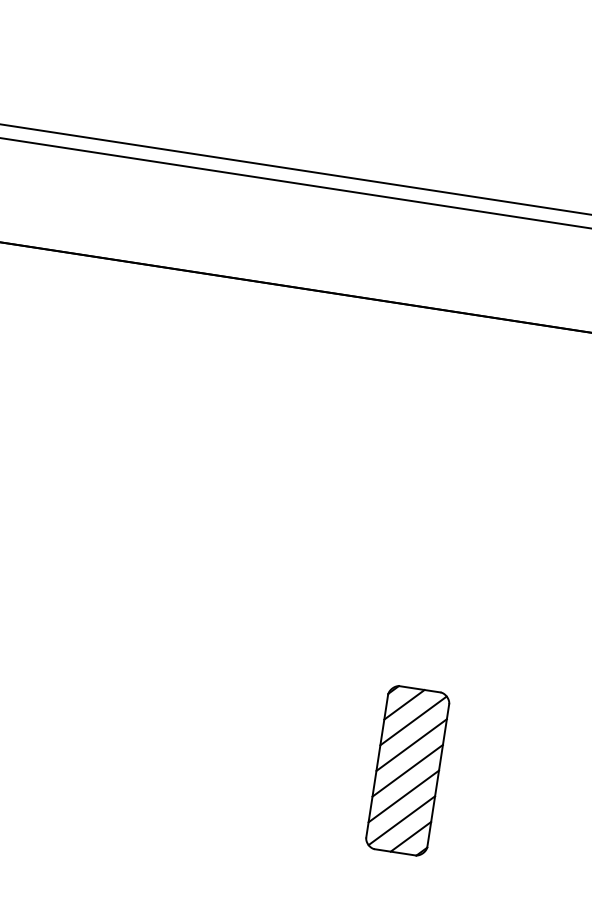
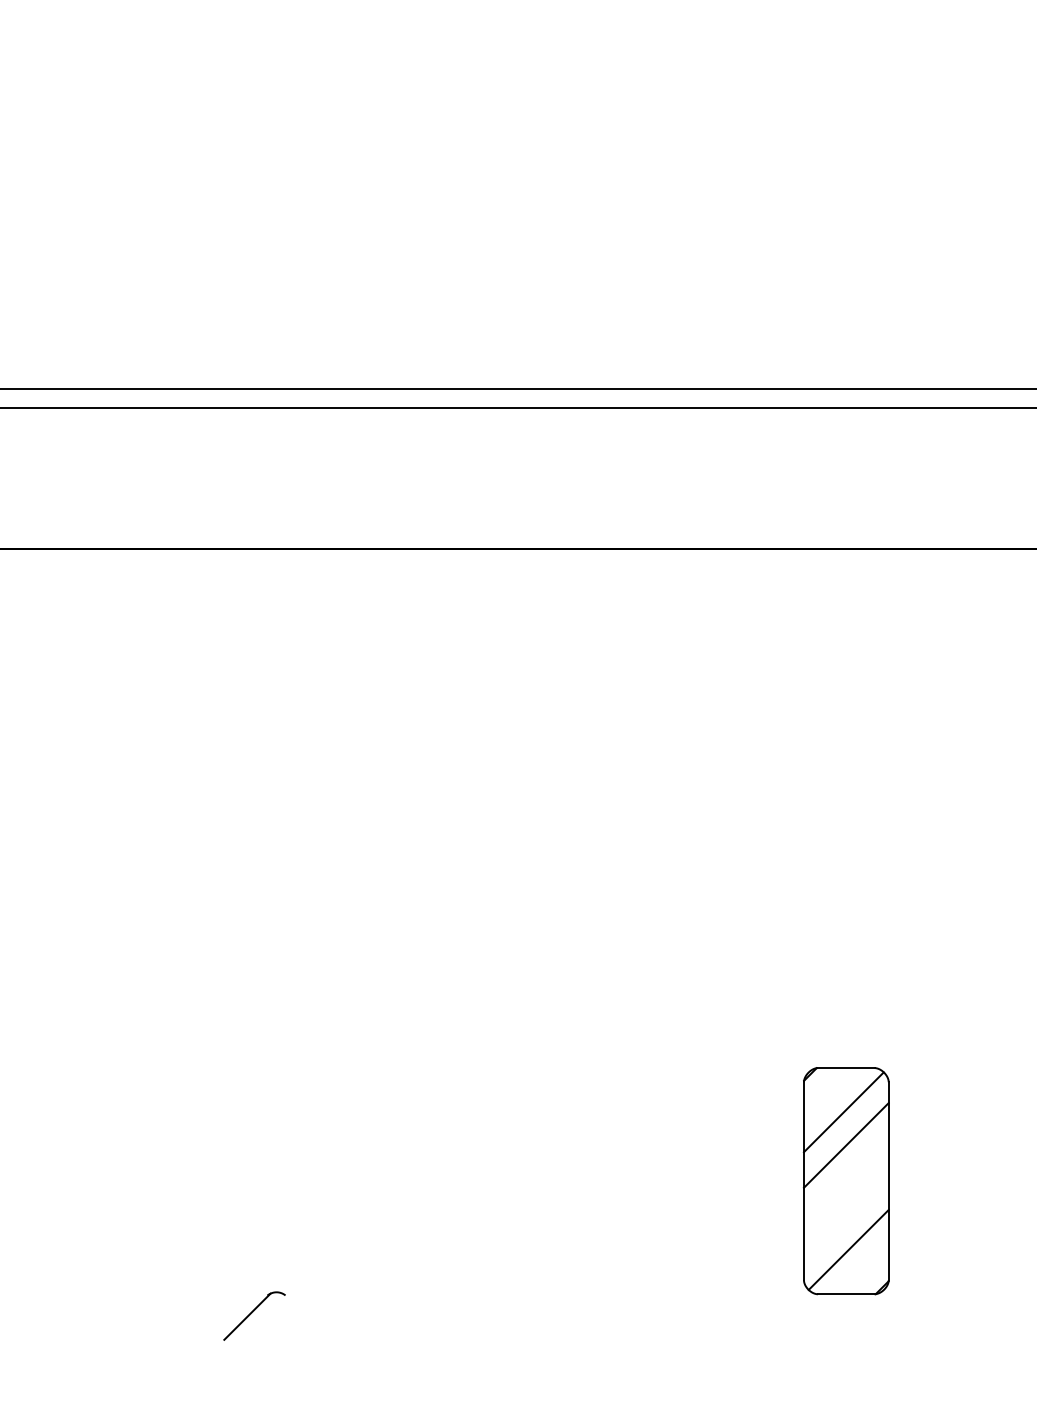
line: (403, 704) -> (827, 1092), removed
line: (407, 770) -> (845, 1180), removed
line: (403, 796) -> (845, 1216), removed
line: (411, 836) -> (864, 1269), removed

